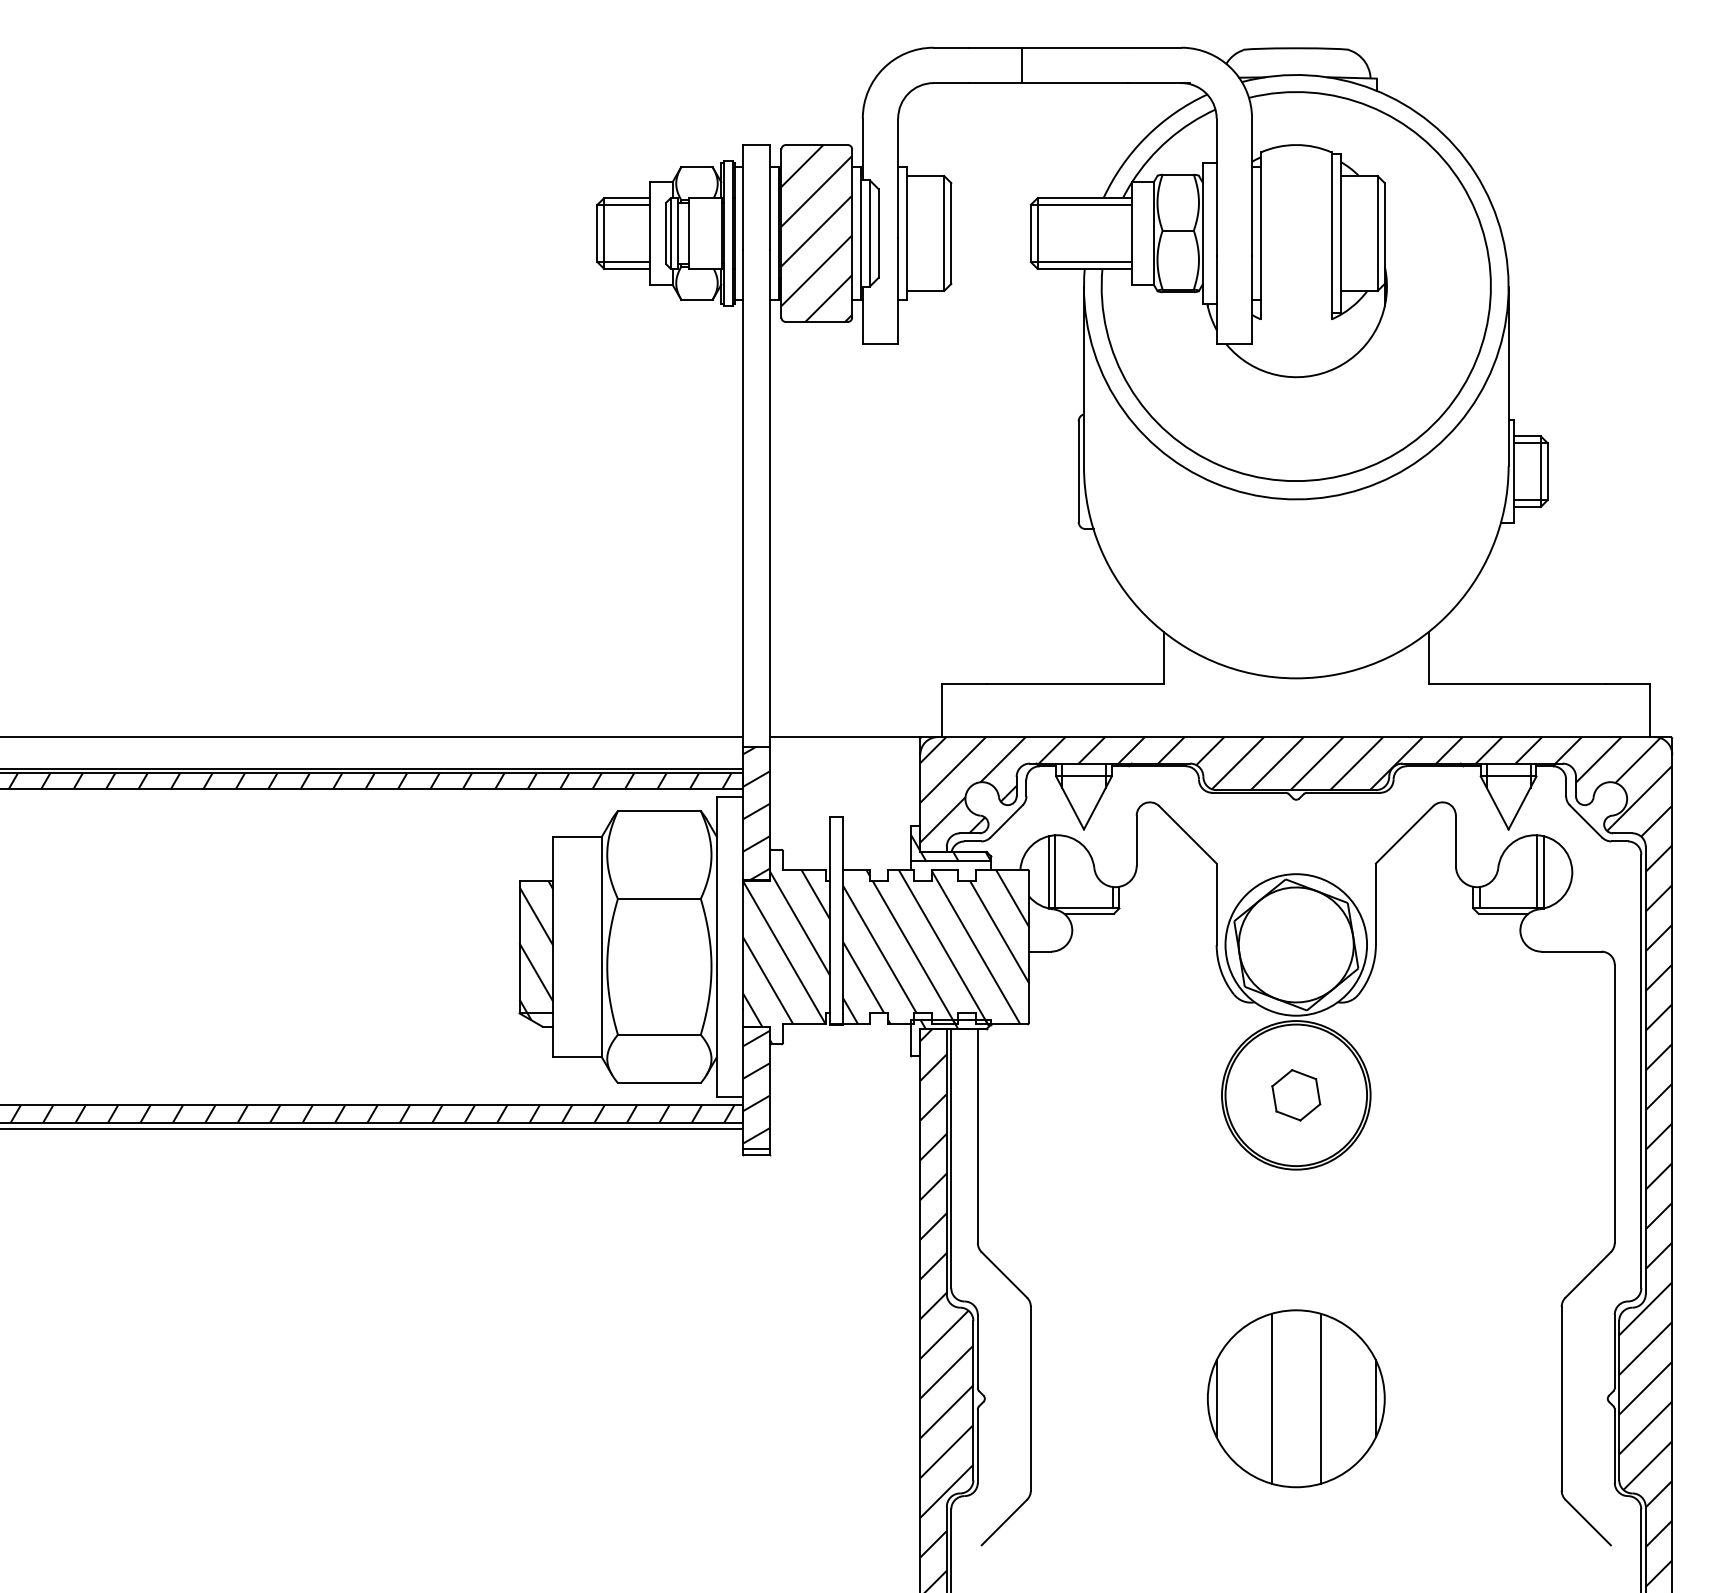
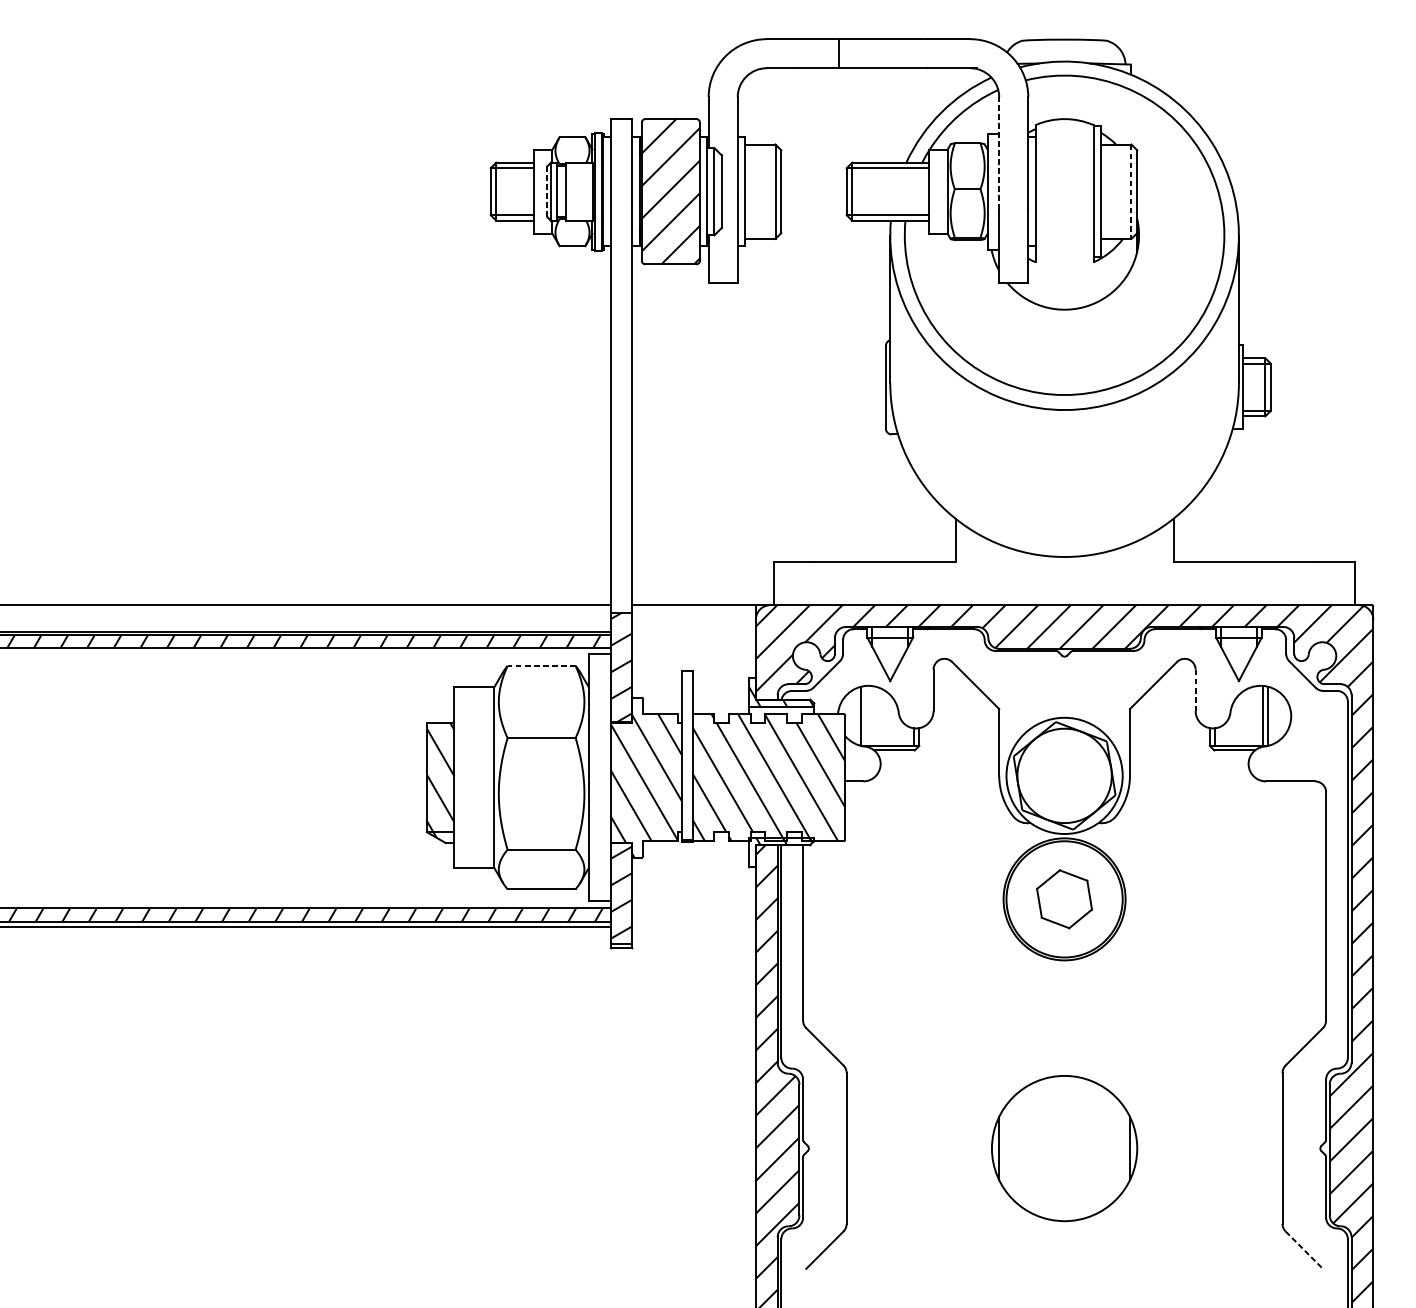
line: (1216, 187) -> (999, 153), solid -> dashed
line: (666, 233) -> (547, 191), solid -> dashed
line: (1377, 233) -> (1131, 191), solid -> dashed
line: (658, 811) -> (540, 666), solid -> dashed
line: (1455, 841) -> (1195, 690), solid -> dashed
line: (1055, 871) -> (866, 715), removed
part: (1296, 1095) -> (1064, 899), size x1.4
line: (1271, 1398) -> (1044, 1148), removed
line: (1320, 1398) -> (1084, 1148), removed
line: (1588, 1522) -> (1304, 1250), solid -> dashed

